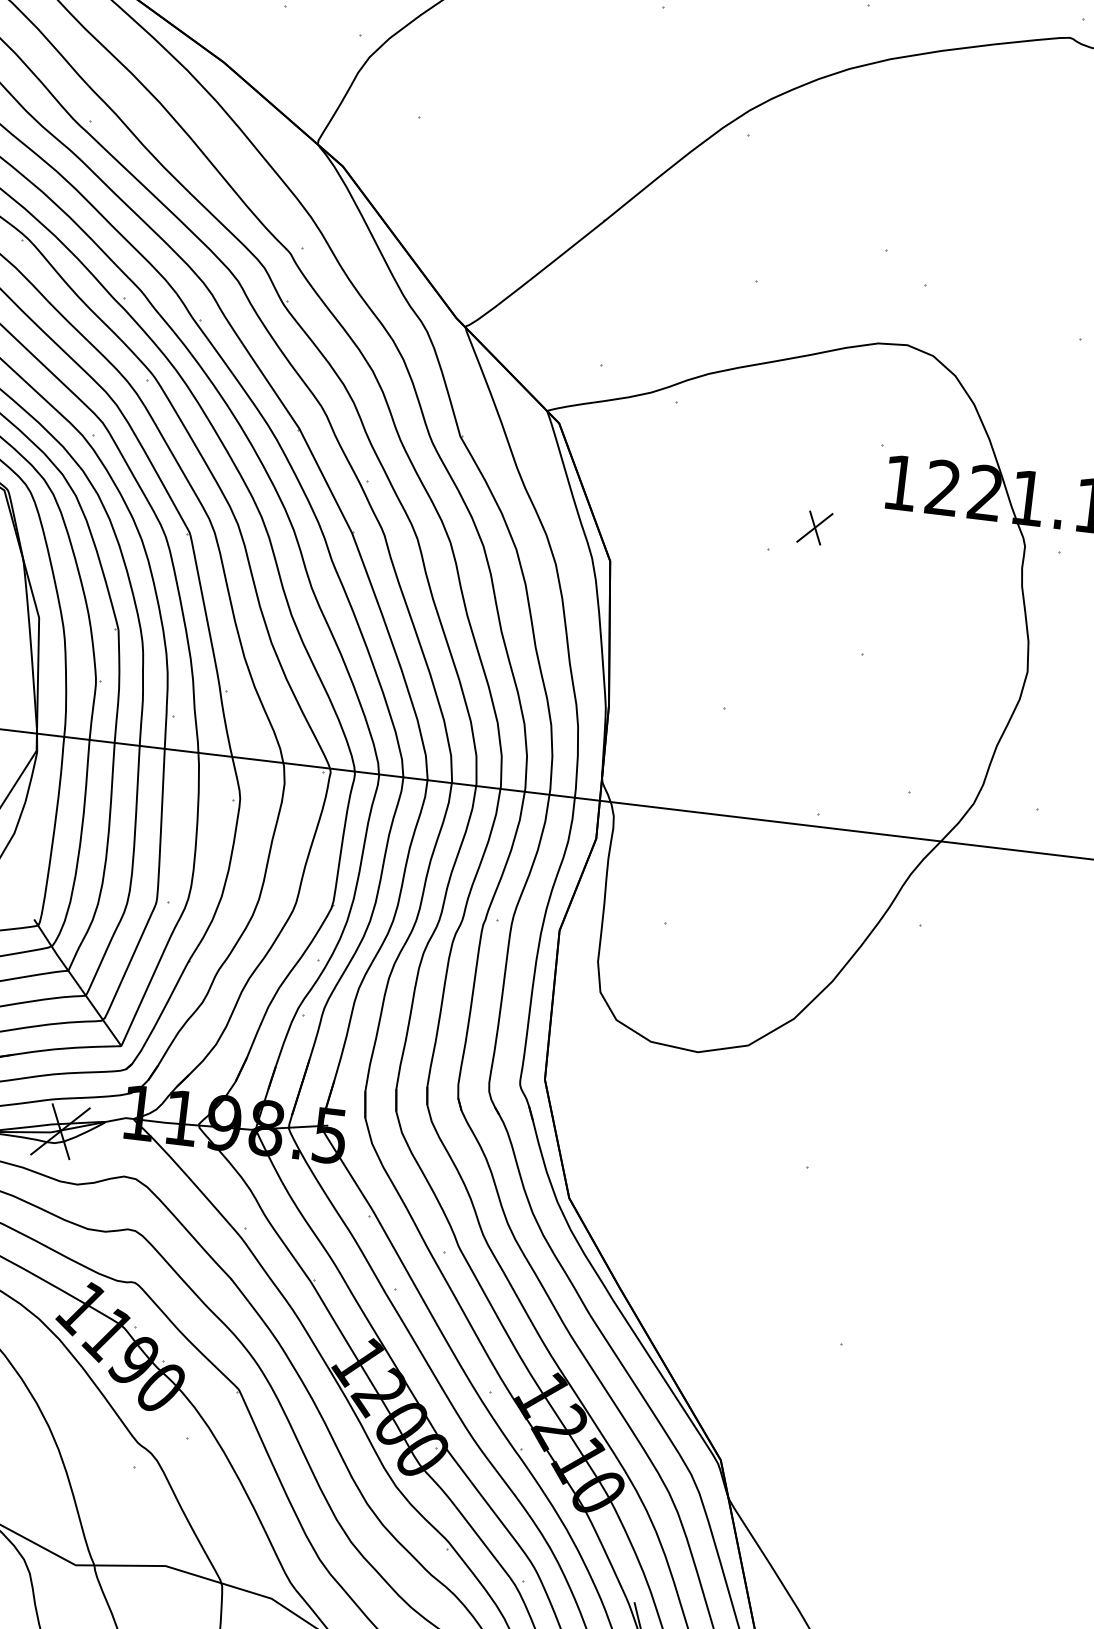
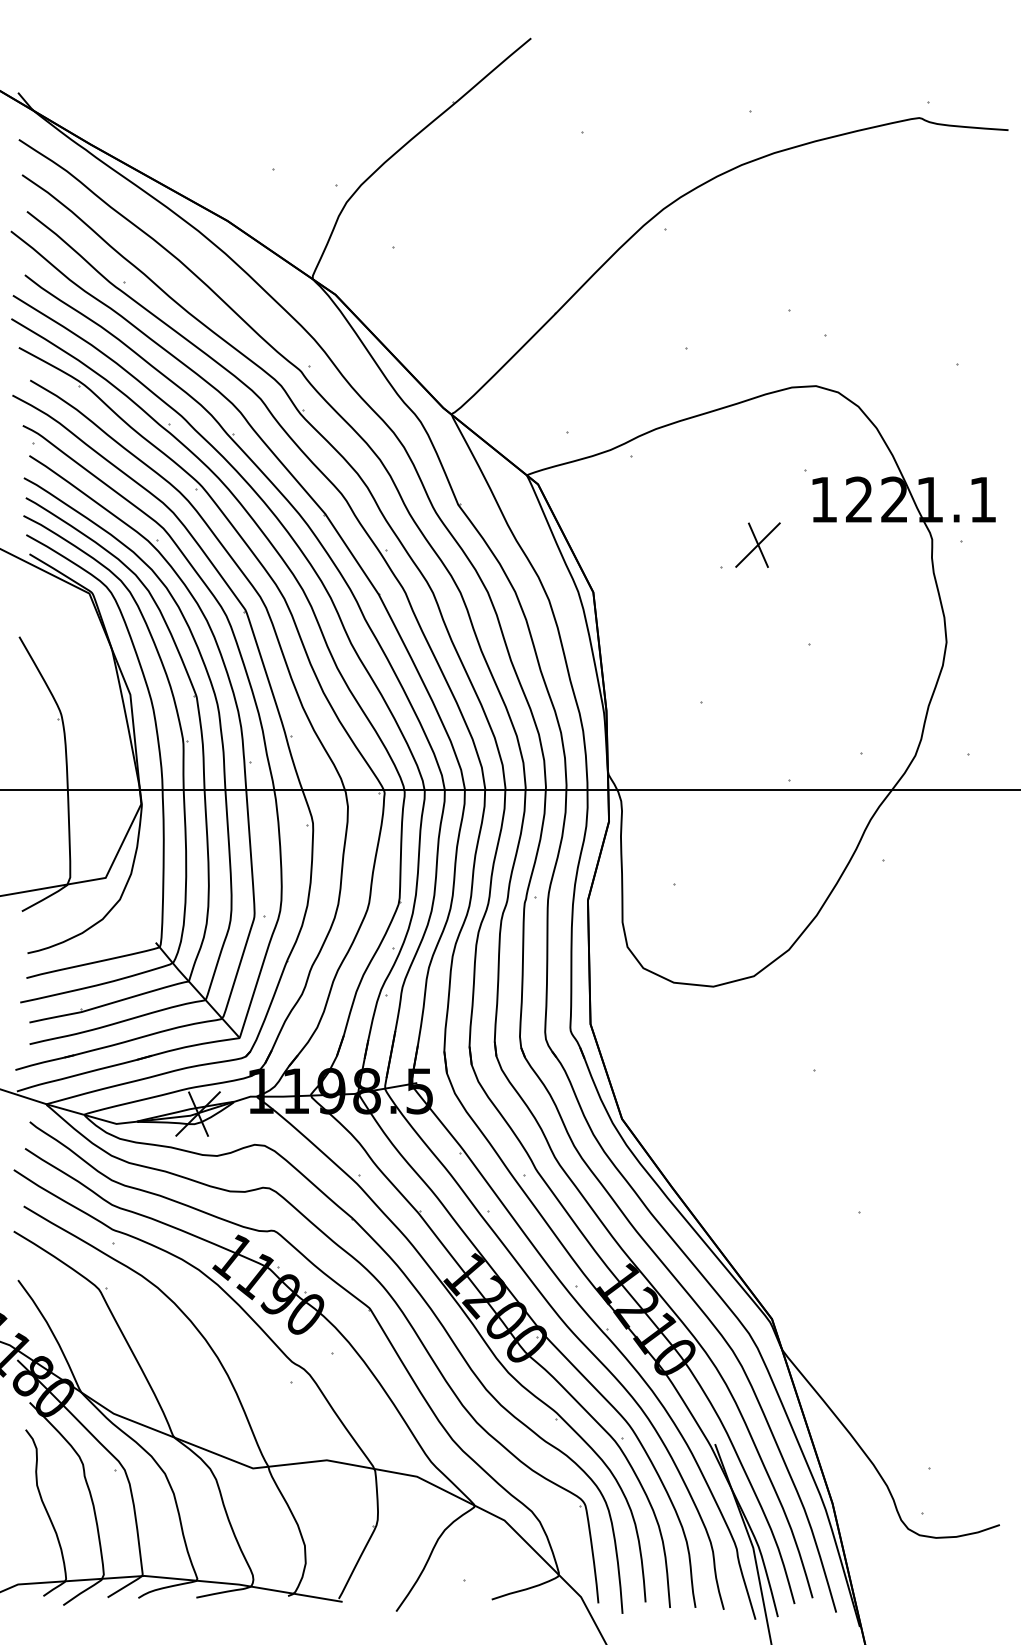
part: (814, 527) -> (757, 544), size x1.67

